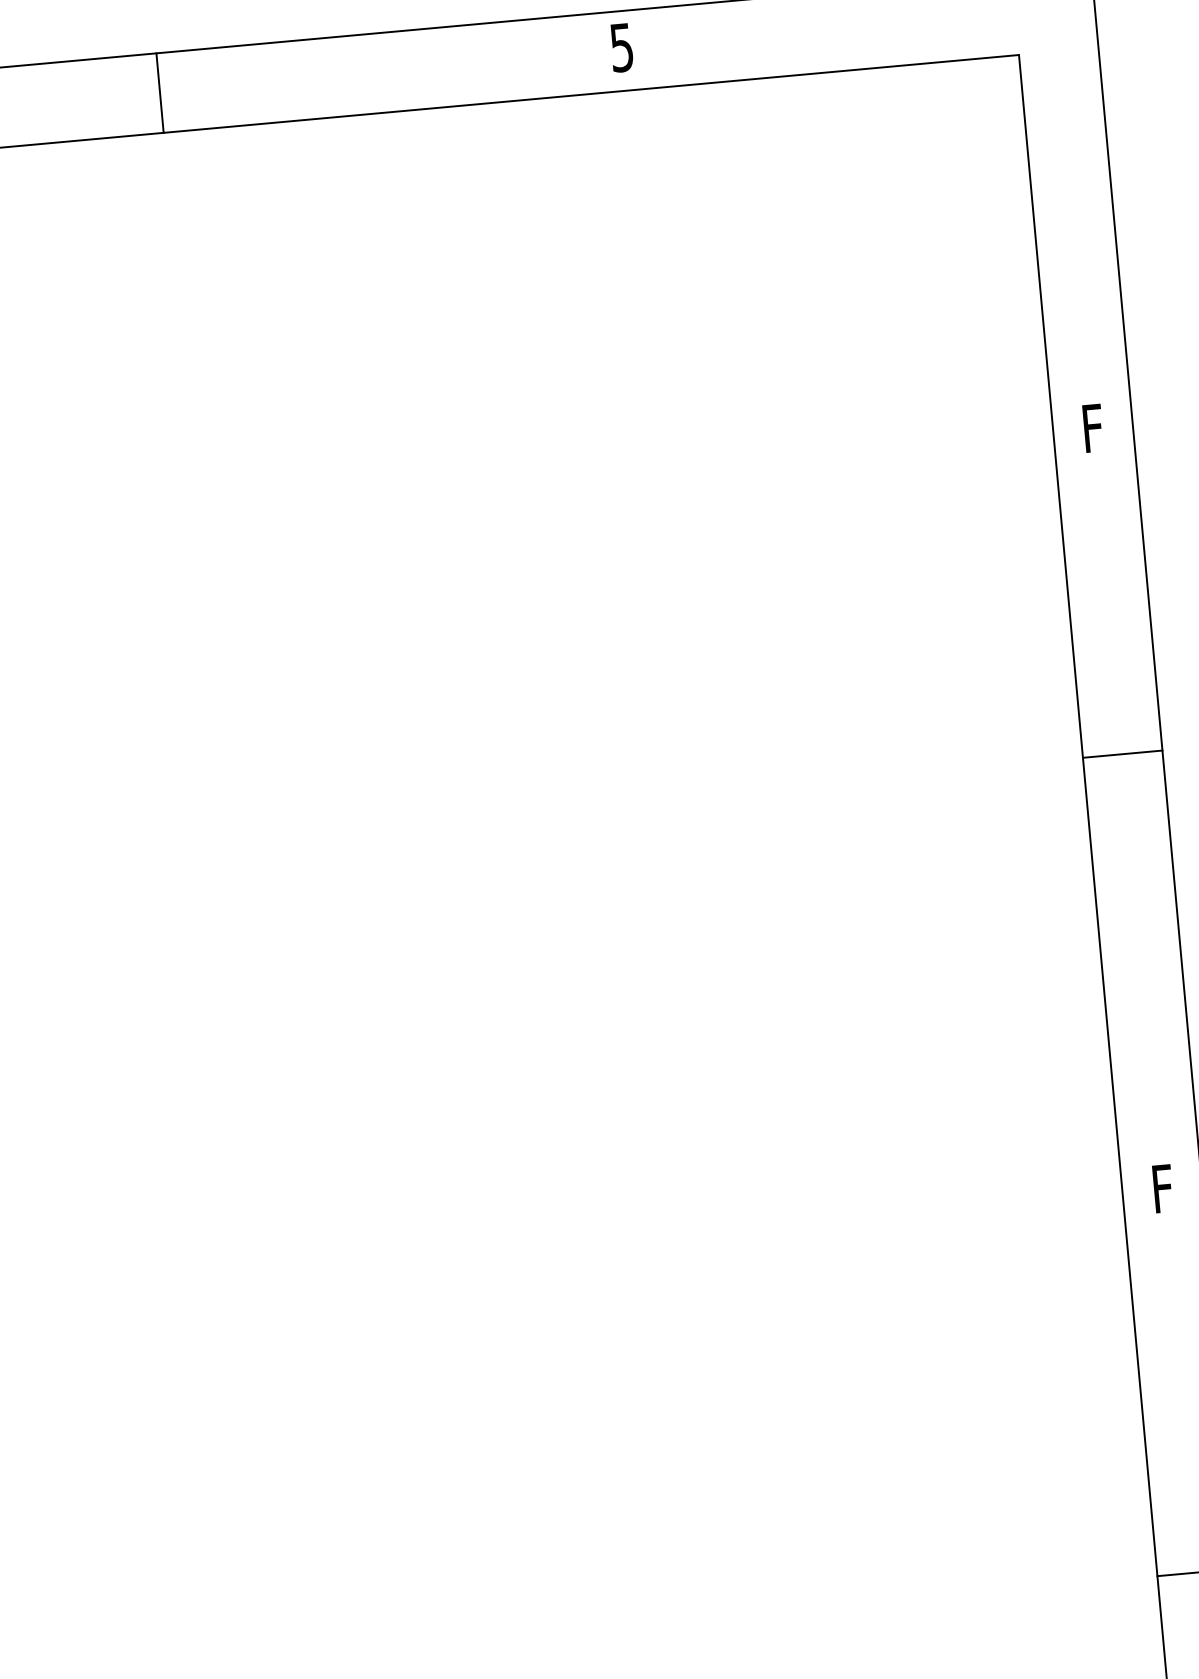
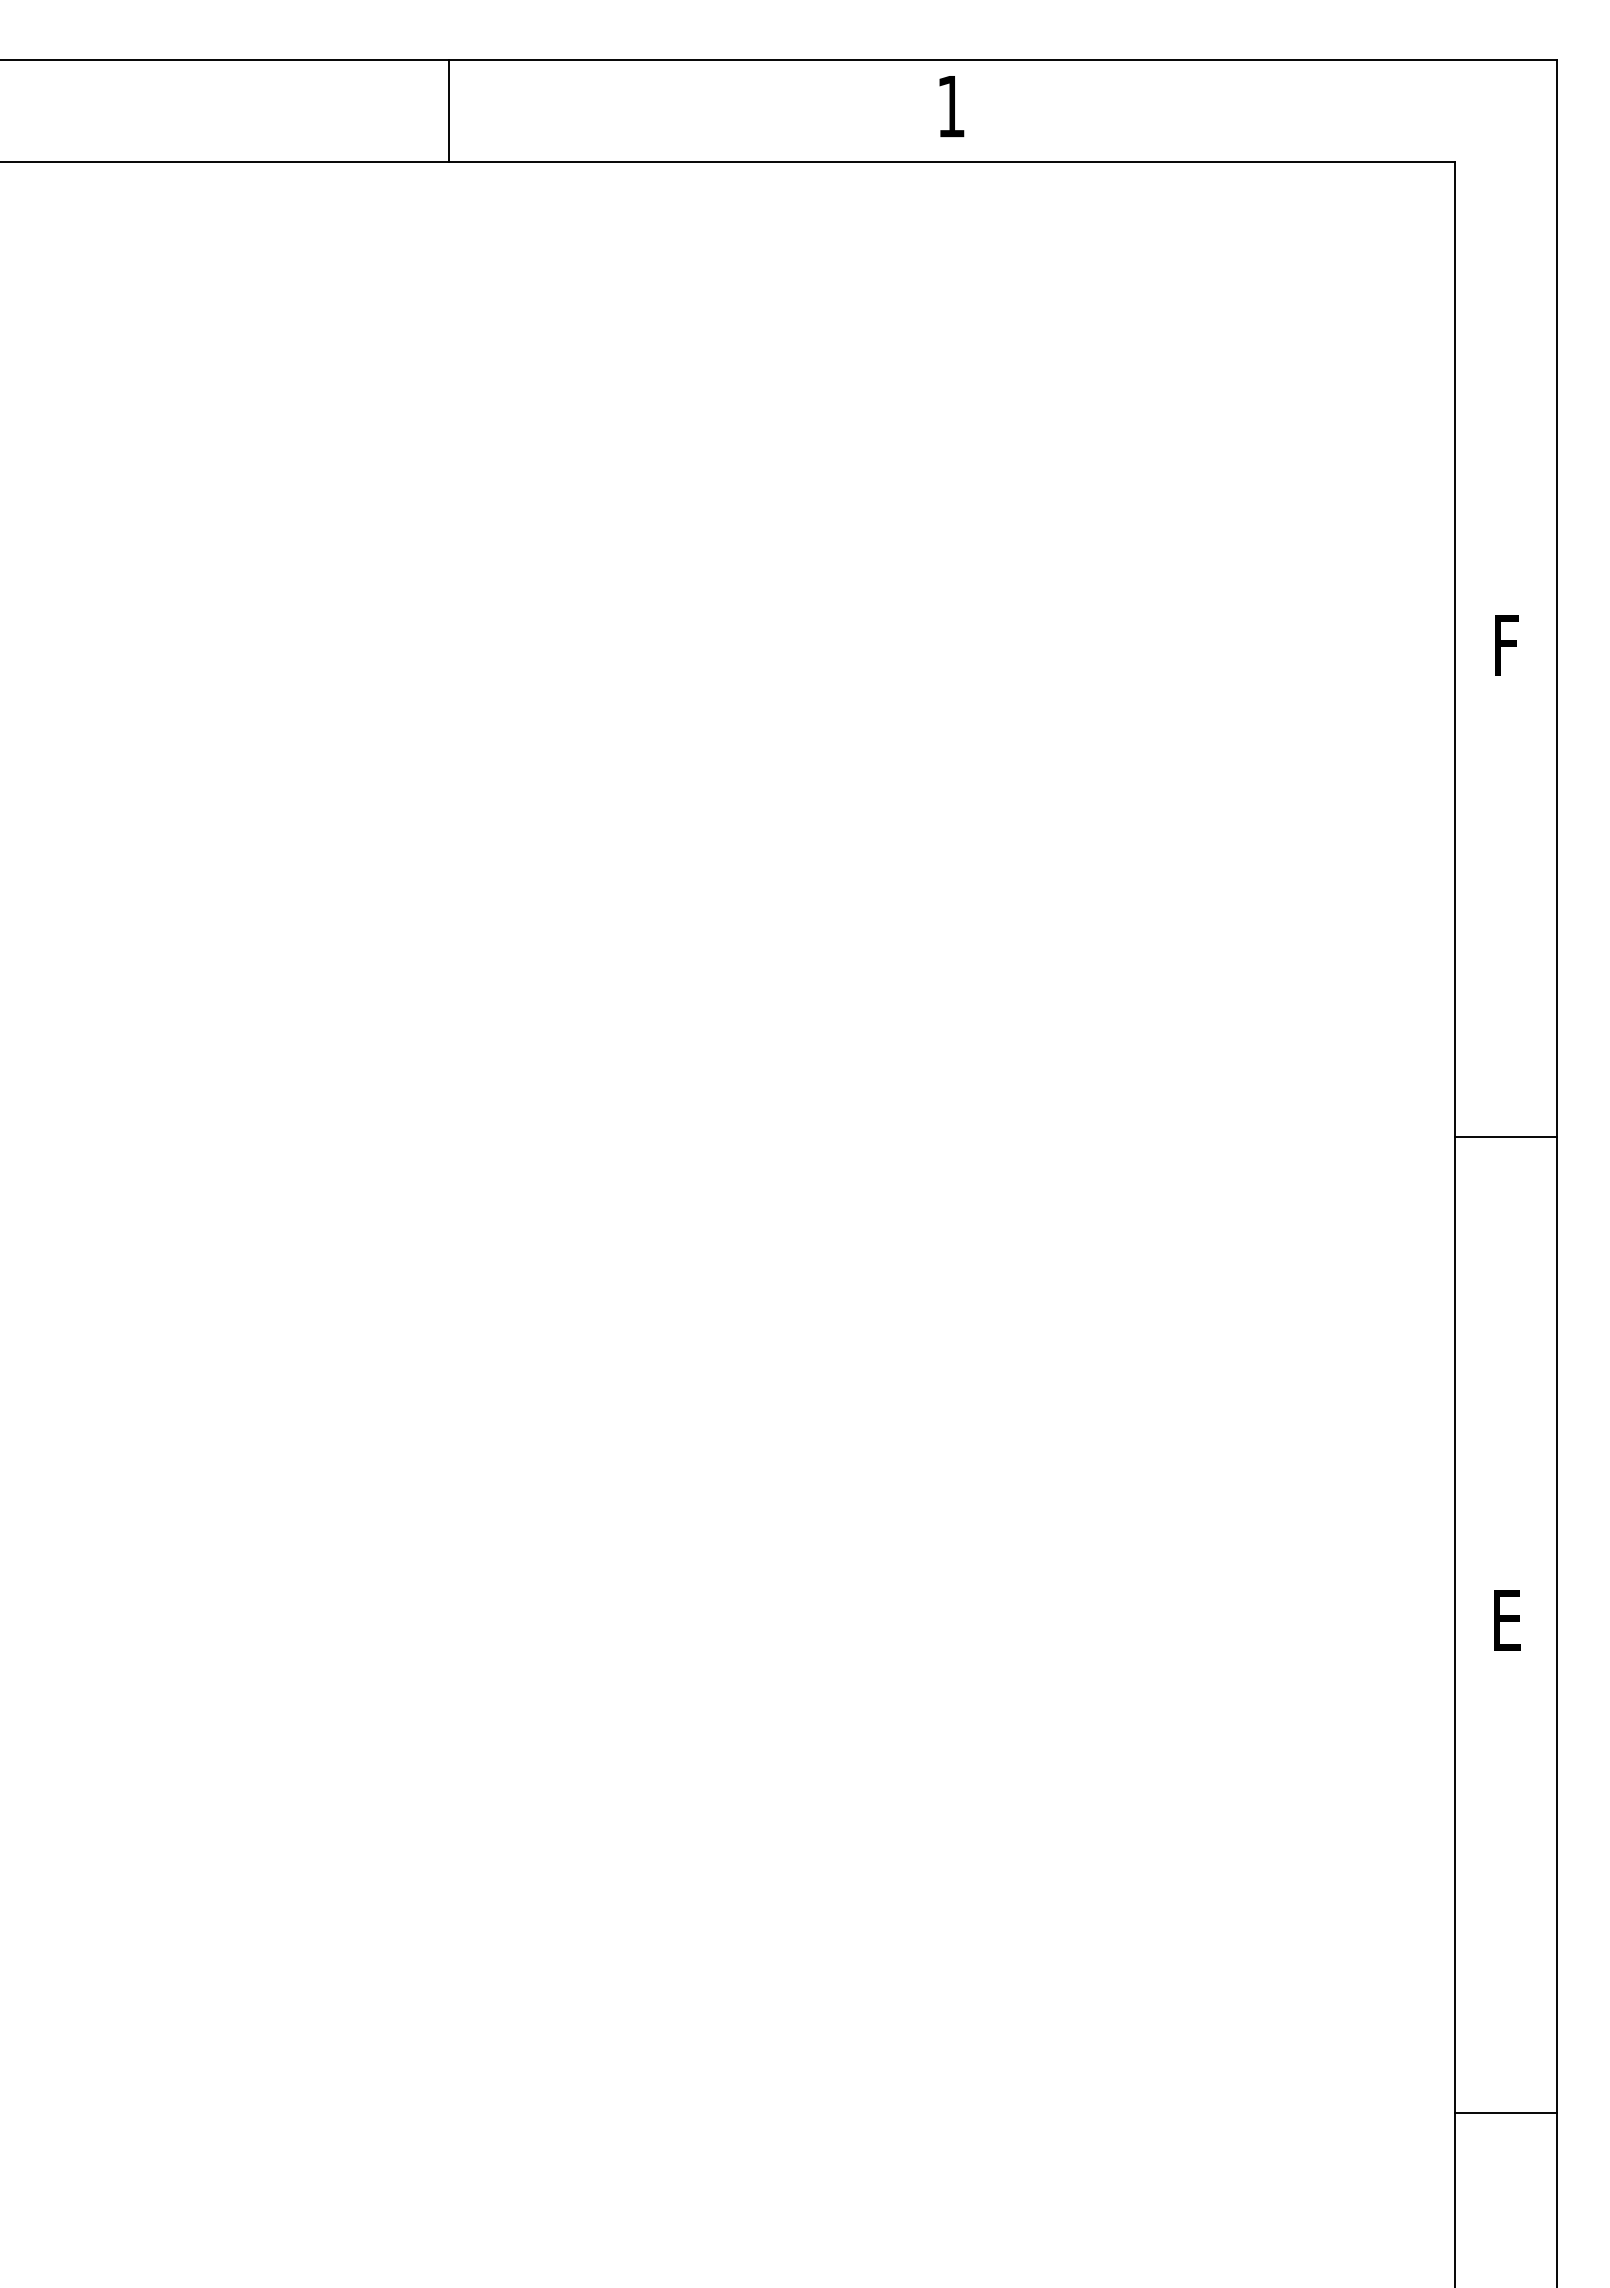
text: (621, 48) -> (950, 107), 5 -> 1
line: (159, 92) -> (448, 110), moved
line: (1122, 754) -> (1506, 1137), moved
text: (1163, 1188) -> (1507, 1620), F -> E

